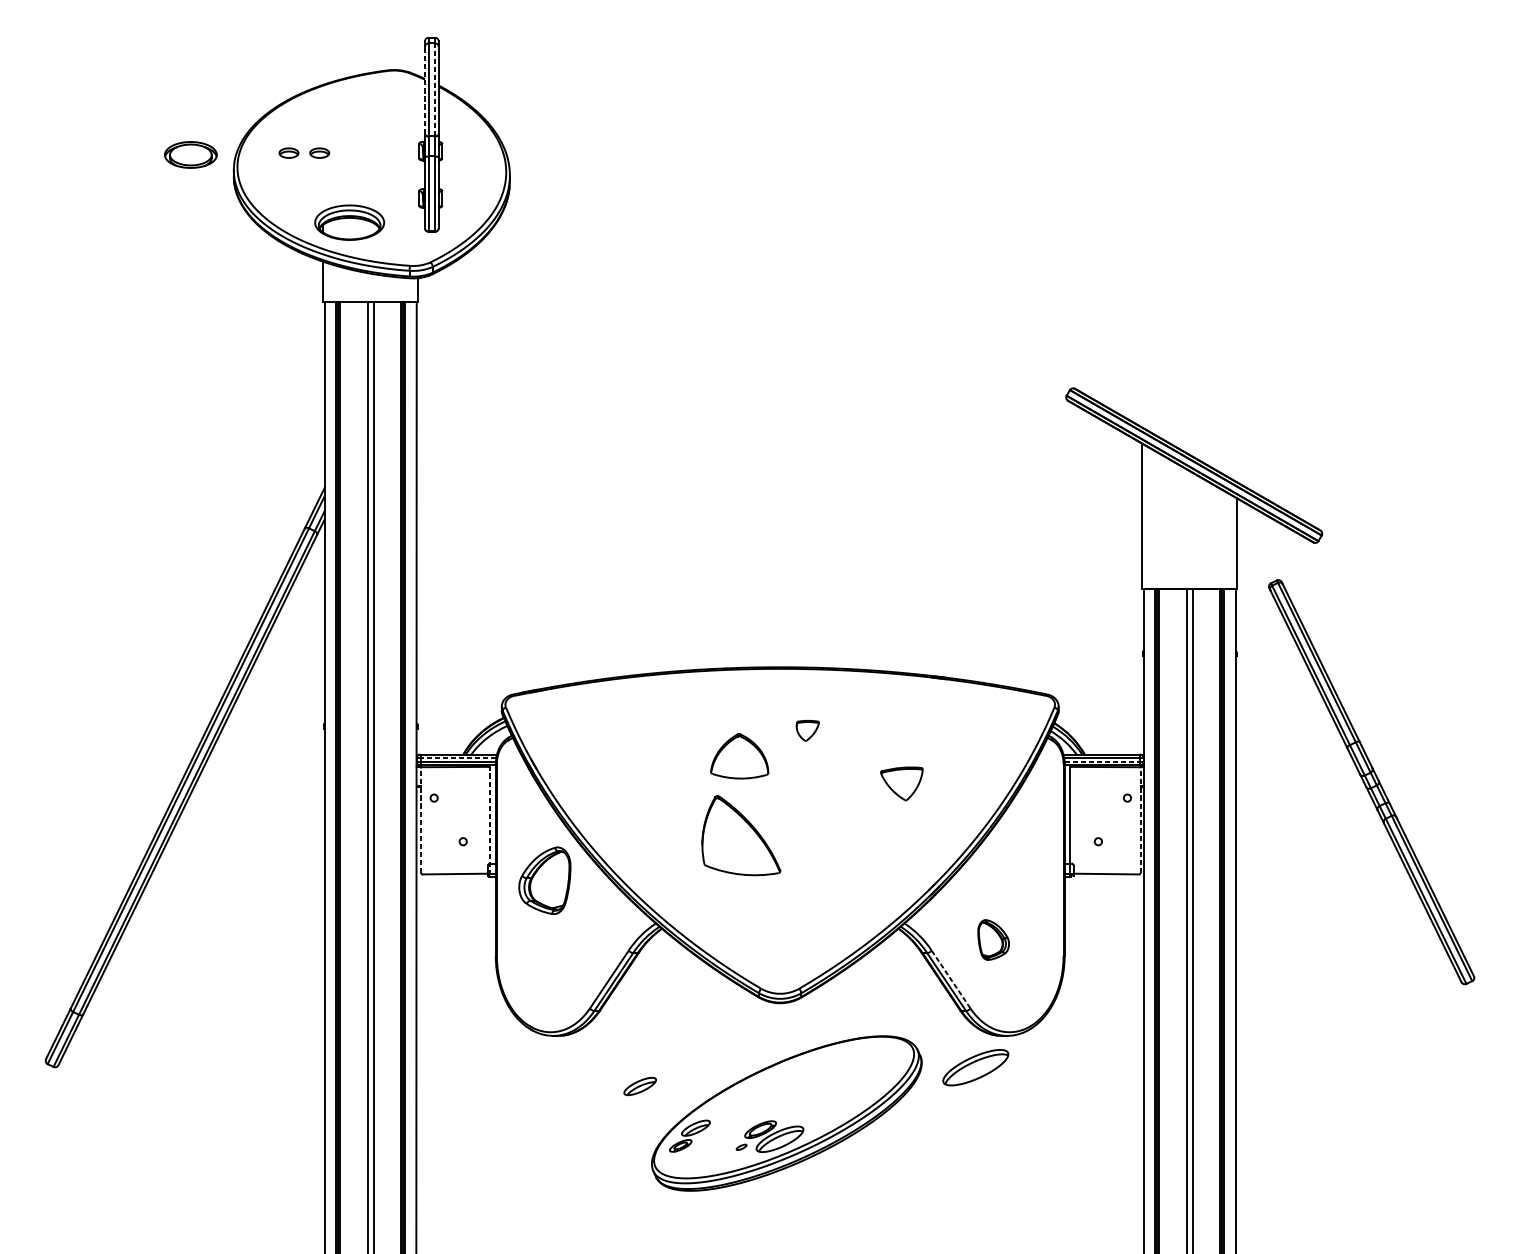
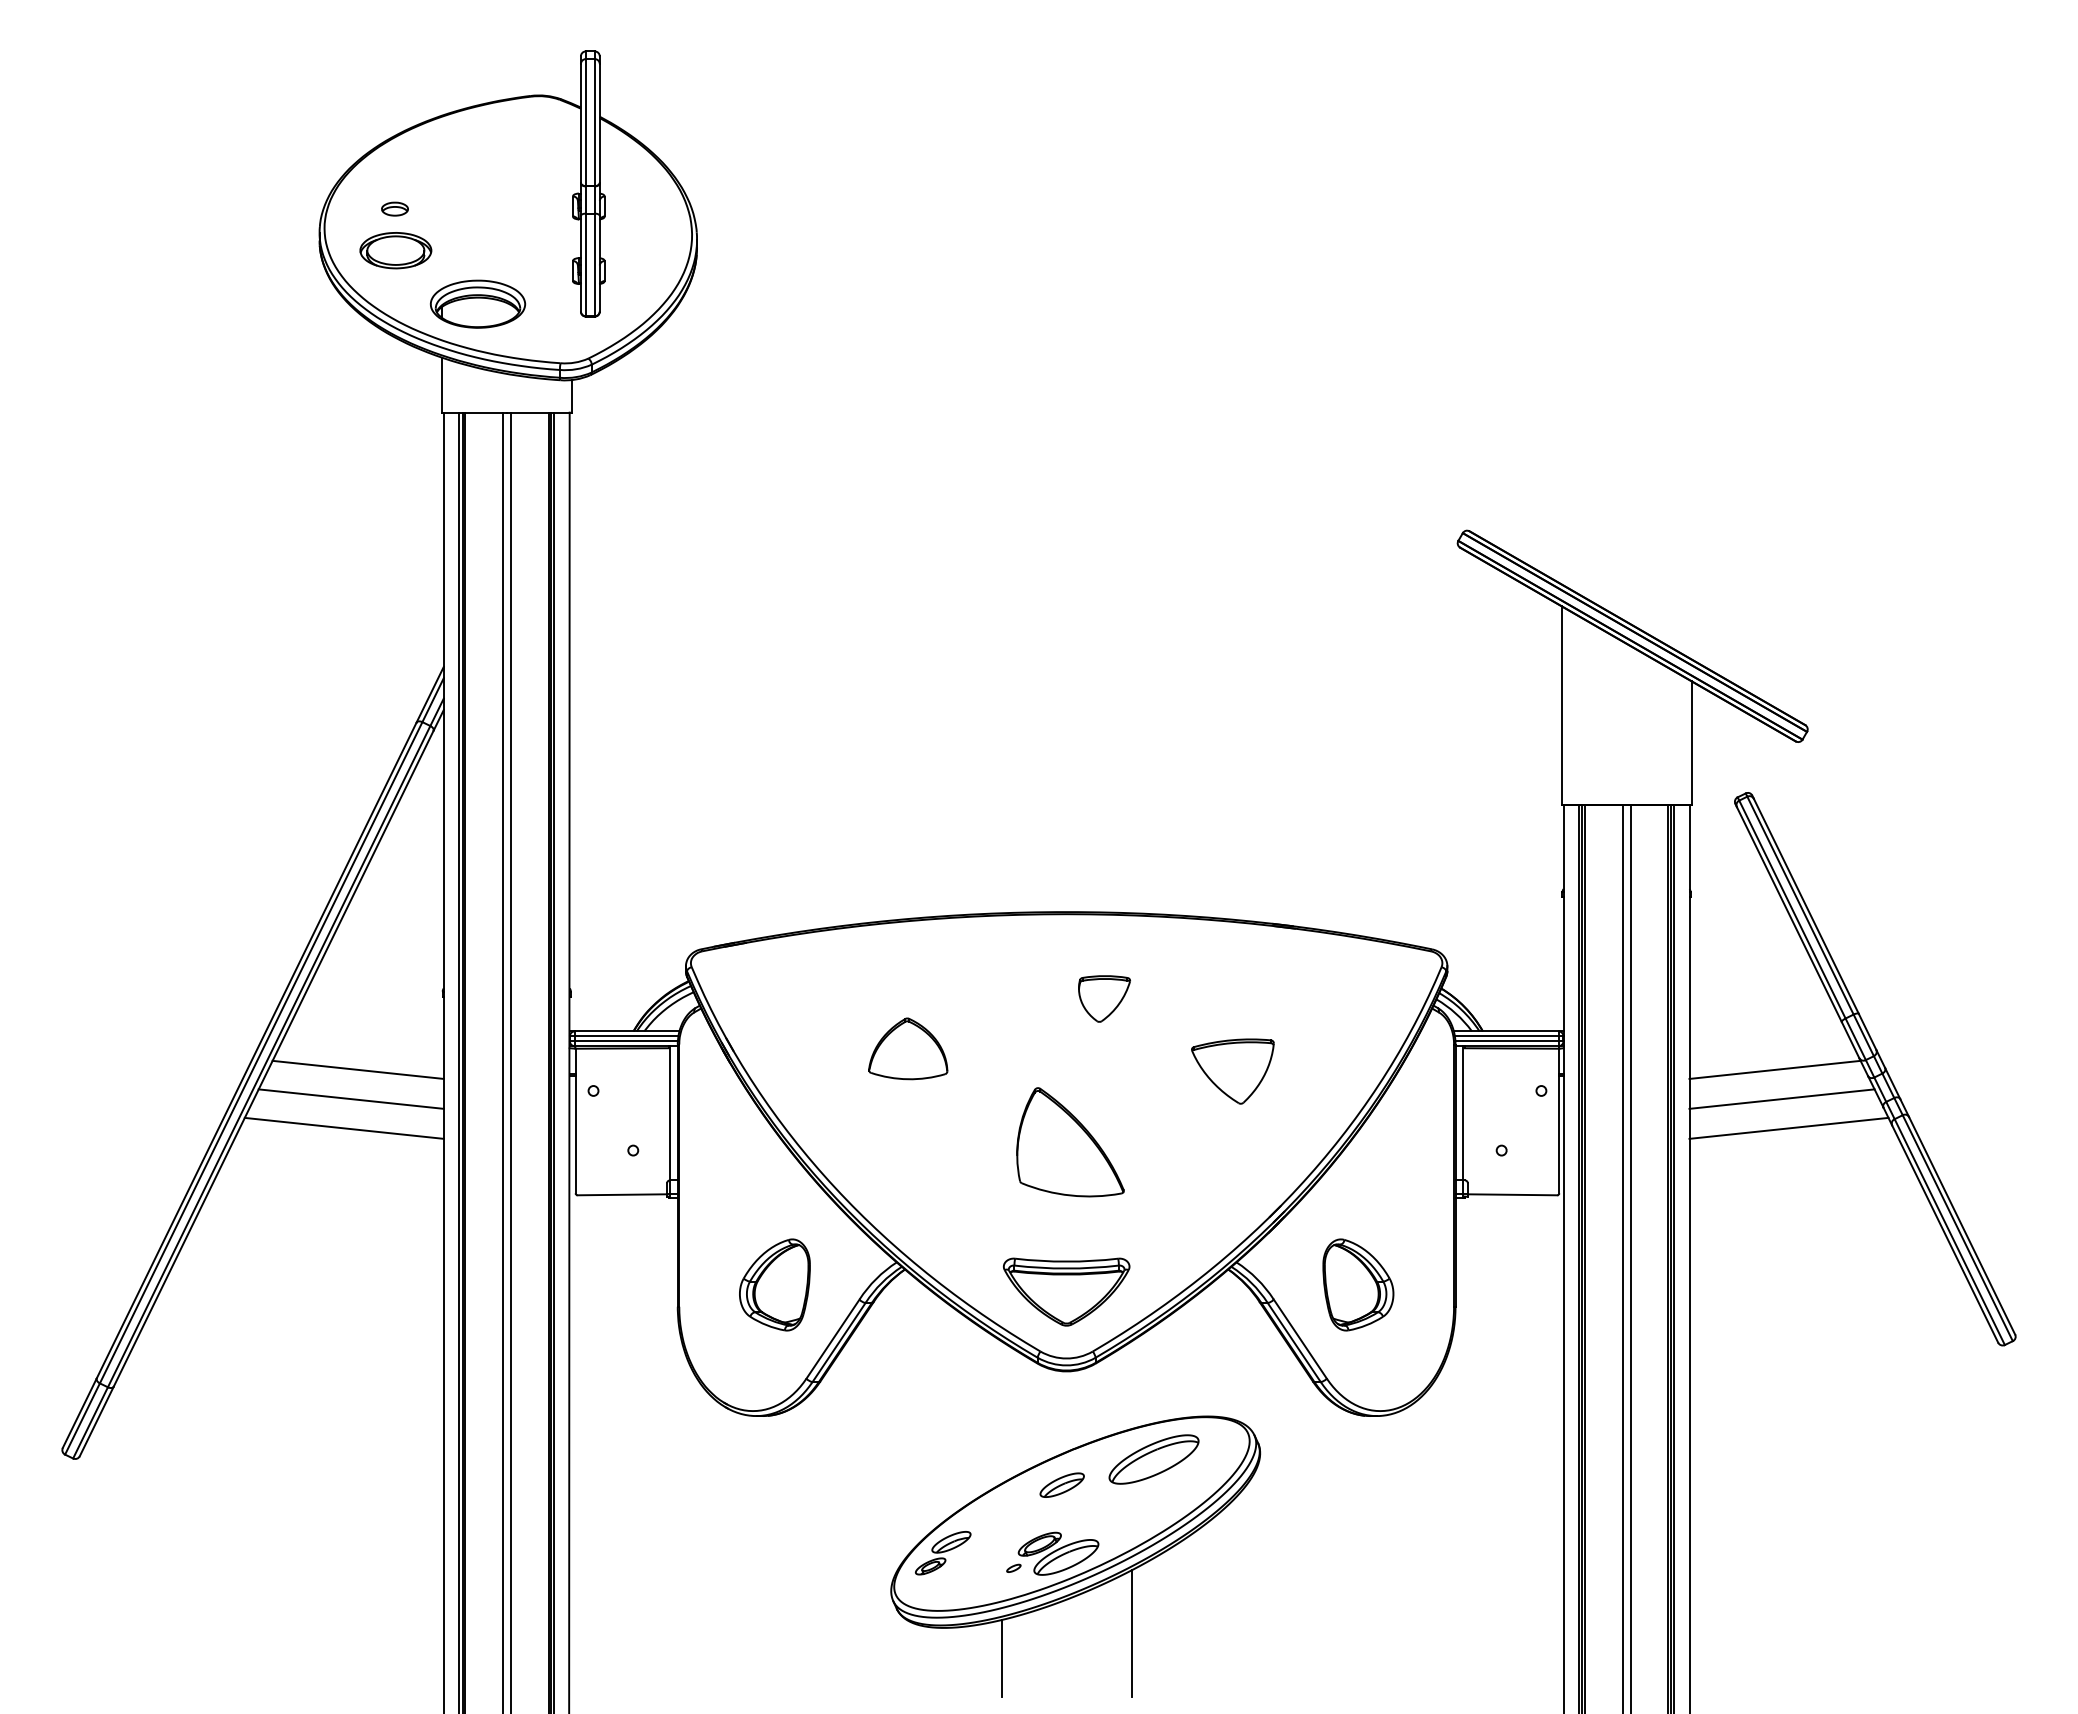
line: (424, 89) -> (580, 122), dashed -> solid
line: (434, 89) -> (594, 122), dashed -> solid
part: (319, 152) -> (436, 208), removed
part: (190, 154) -> (395, 250), moved
part: (807, 730) -> (1104, 998), size x1.67
part: (739, 756) -> (908, 1048), moved
line: (458, 758) -> (626, 1036), dashed -> solid
line: (1101, 761) -> (1506, 1041), dashed -> solid
line: (261, 782) -> (357, 1069), added
line: (1297, 782) -> (1774, 1069), added
part: (901, 783) -> (1232, 1071), size x1.43
line: (256, 803) -> (350, 1098), added
line: (1303, 803) -> (1781, 1098), added
line: (420, 819) -> (575, 1120), dashed -> solid
line: (1140, 819) -> (1559, 1120), dashed -> solid
line: (490, 821) -> (670, 1122), dashed -> solid
line: (251, 824) -> (343, 1127), added
line: (1308, 824) -> (1788, 1127), added
part: (741, 835) -> (1070, 1142), moved
part: (544, 880) -> (774, 1284), moved
part: (993, 939) -> (1358, 1284), size x1.67
part: (780, 944) -> (1066, 1291), added
line: (951, 979) -> (1300, 1339), dashed -> solid
part: (975, 1067) -> (1153, 1459), moved
part: (639, 1085) -> (1061, 1484), moved
line: (827, 1194) -> (1131, 1633), added
line: (732, 1213) -> (1001, 1658), added

